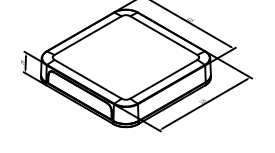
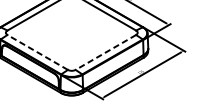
line: (88, 79) -> (38, 52), solid -> dashed
line: (163, 79) -> (105, 52), solid -> dashed

